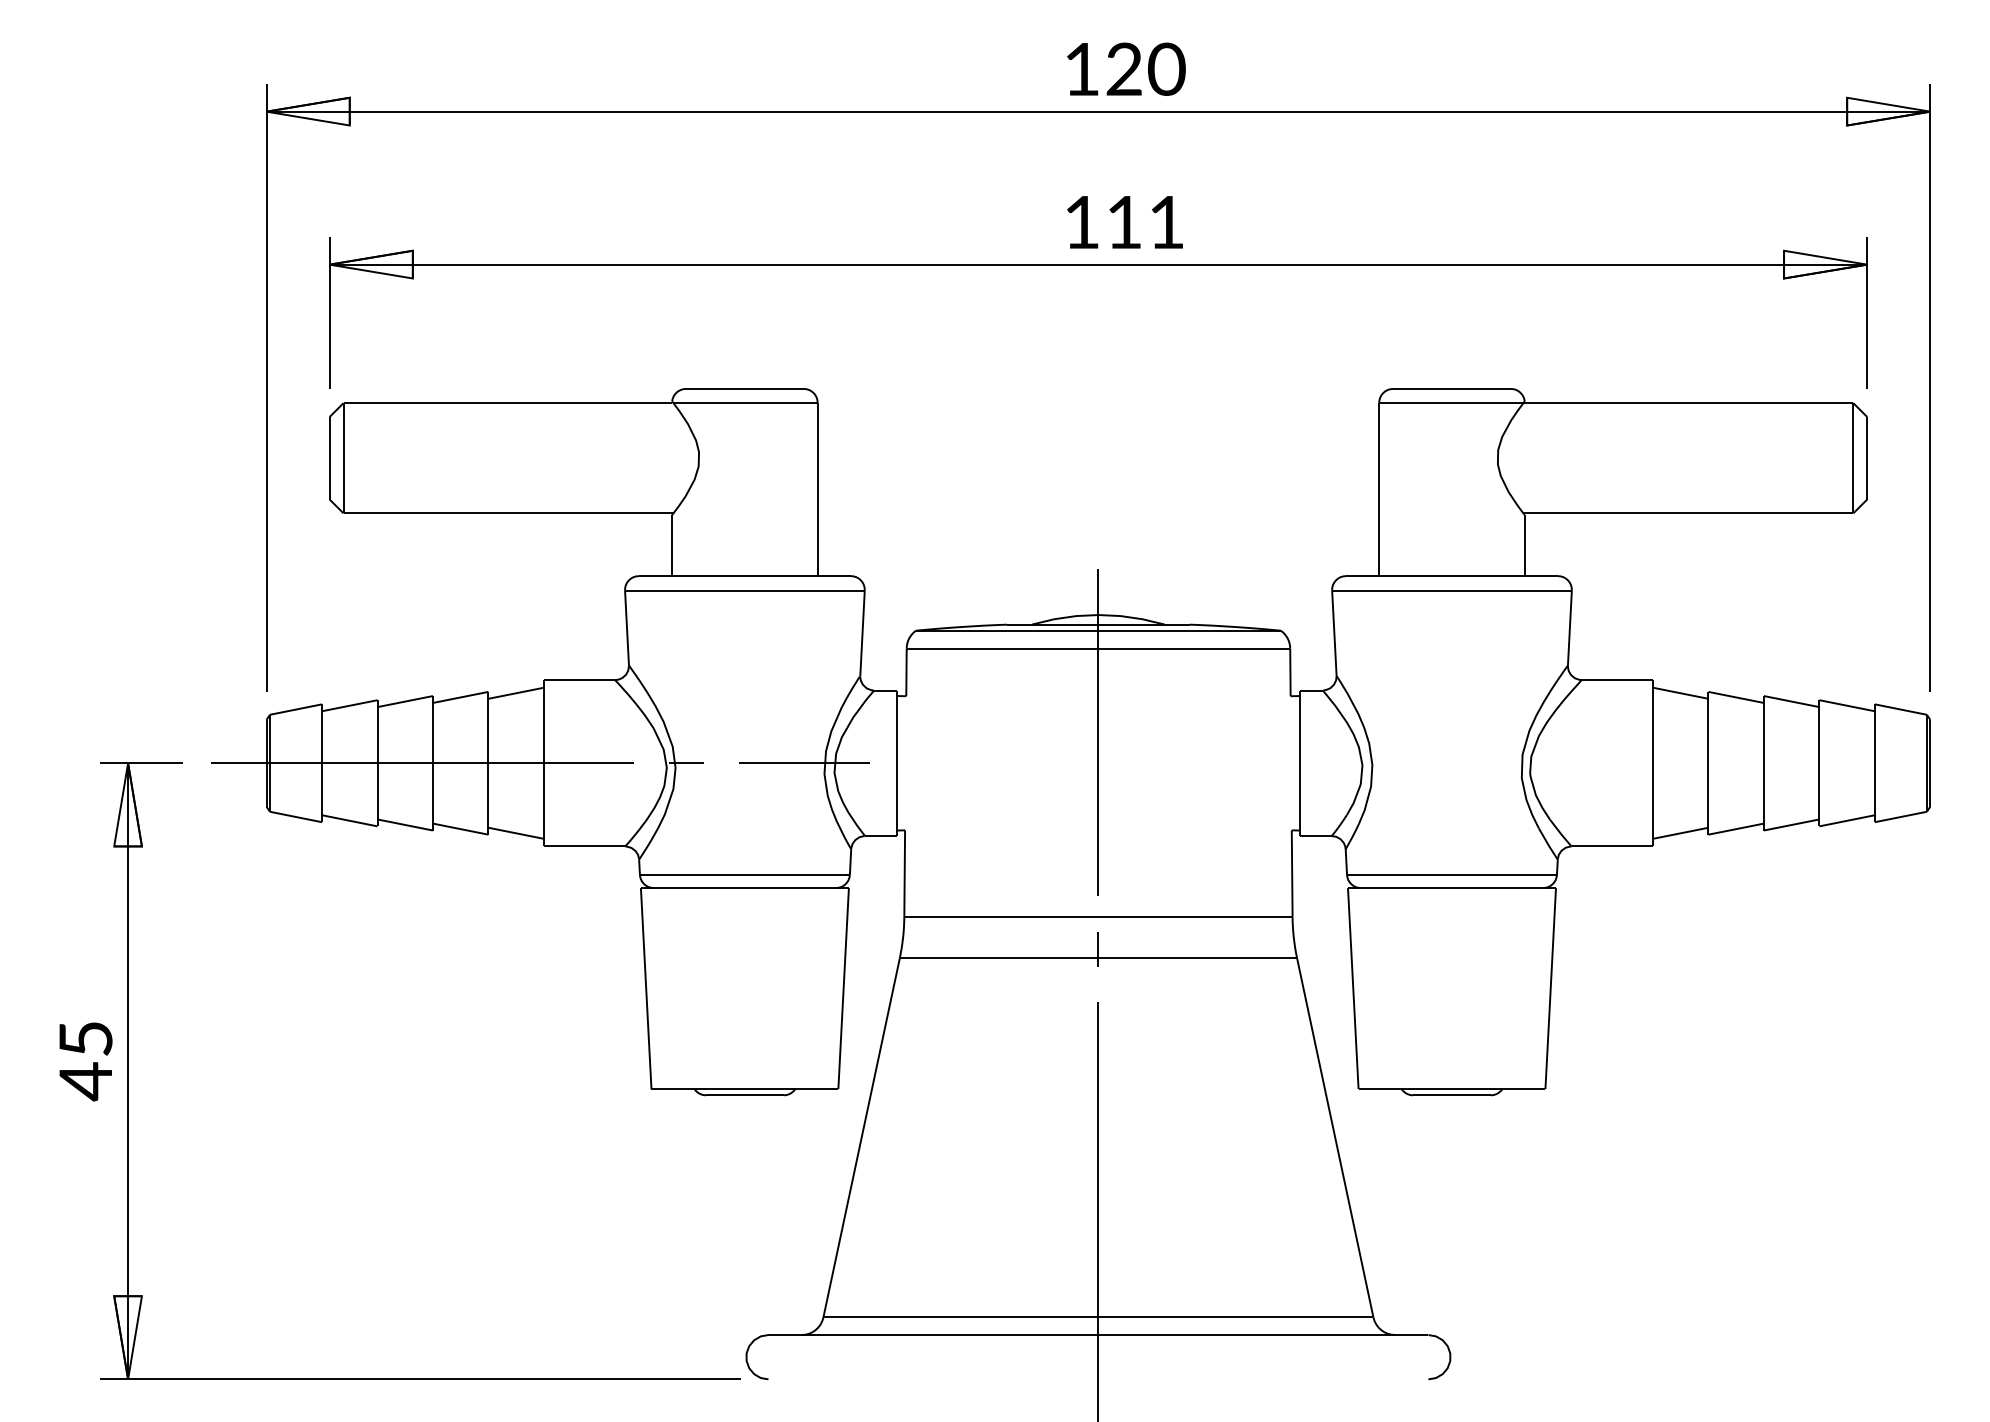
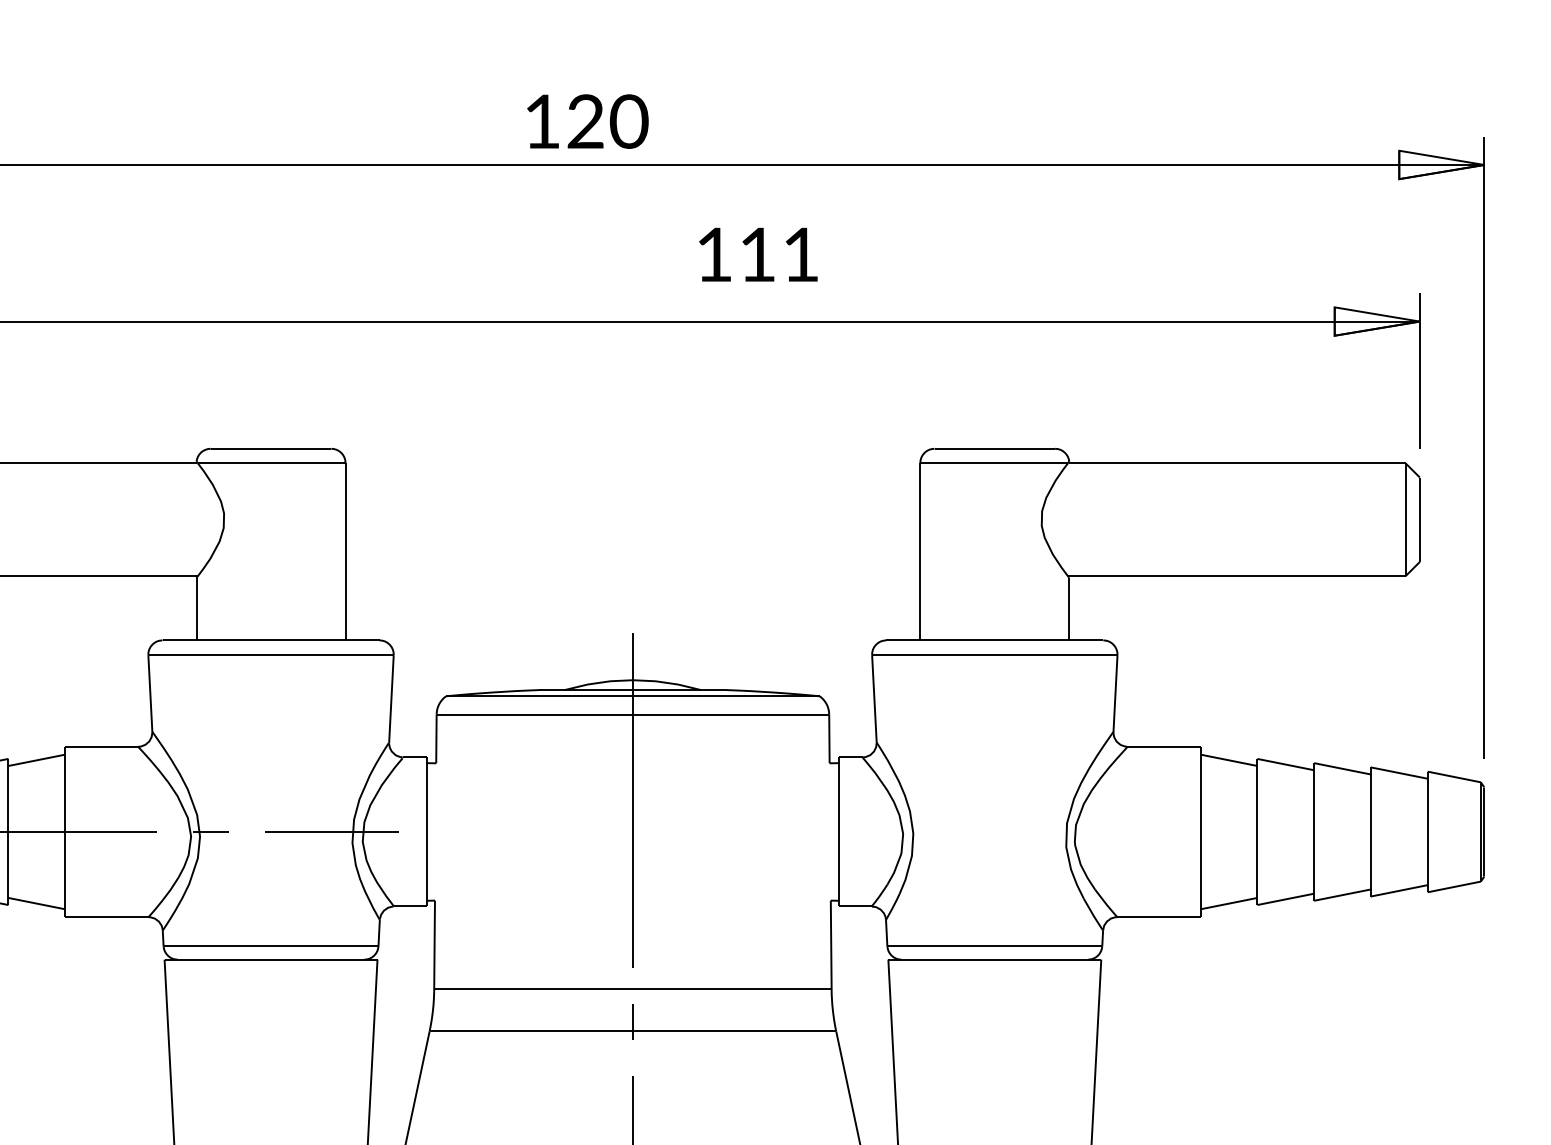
text: (1126, 68) -> (587, 120), moved
text: (1124, 222) -> (757, 254), moved

